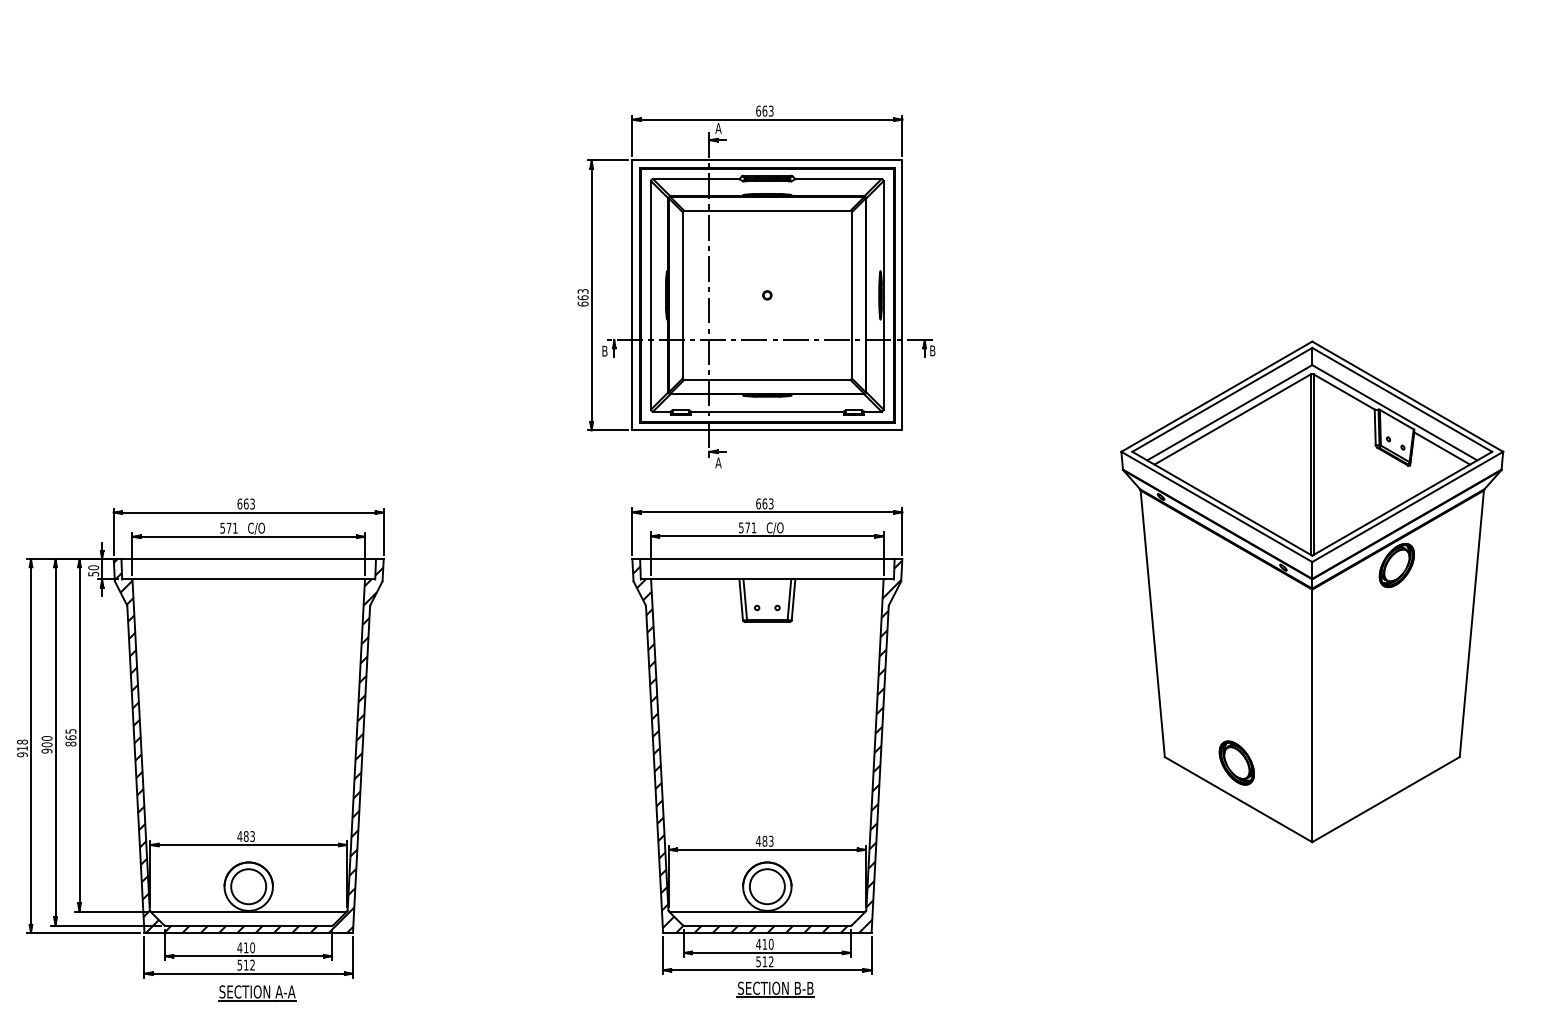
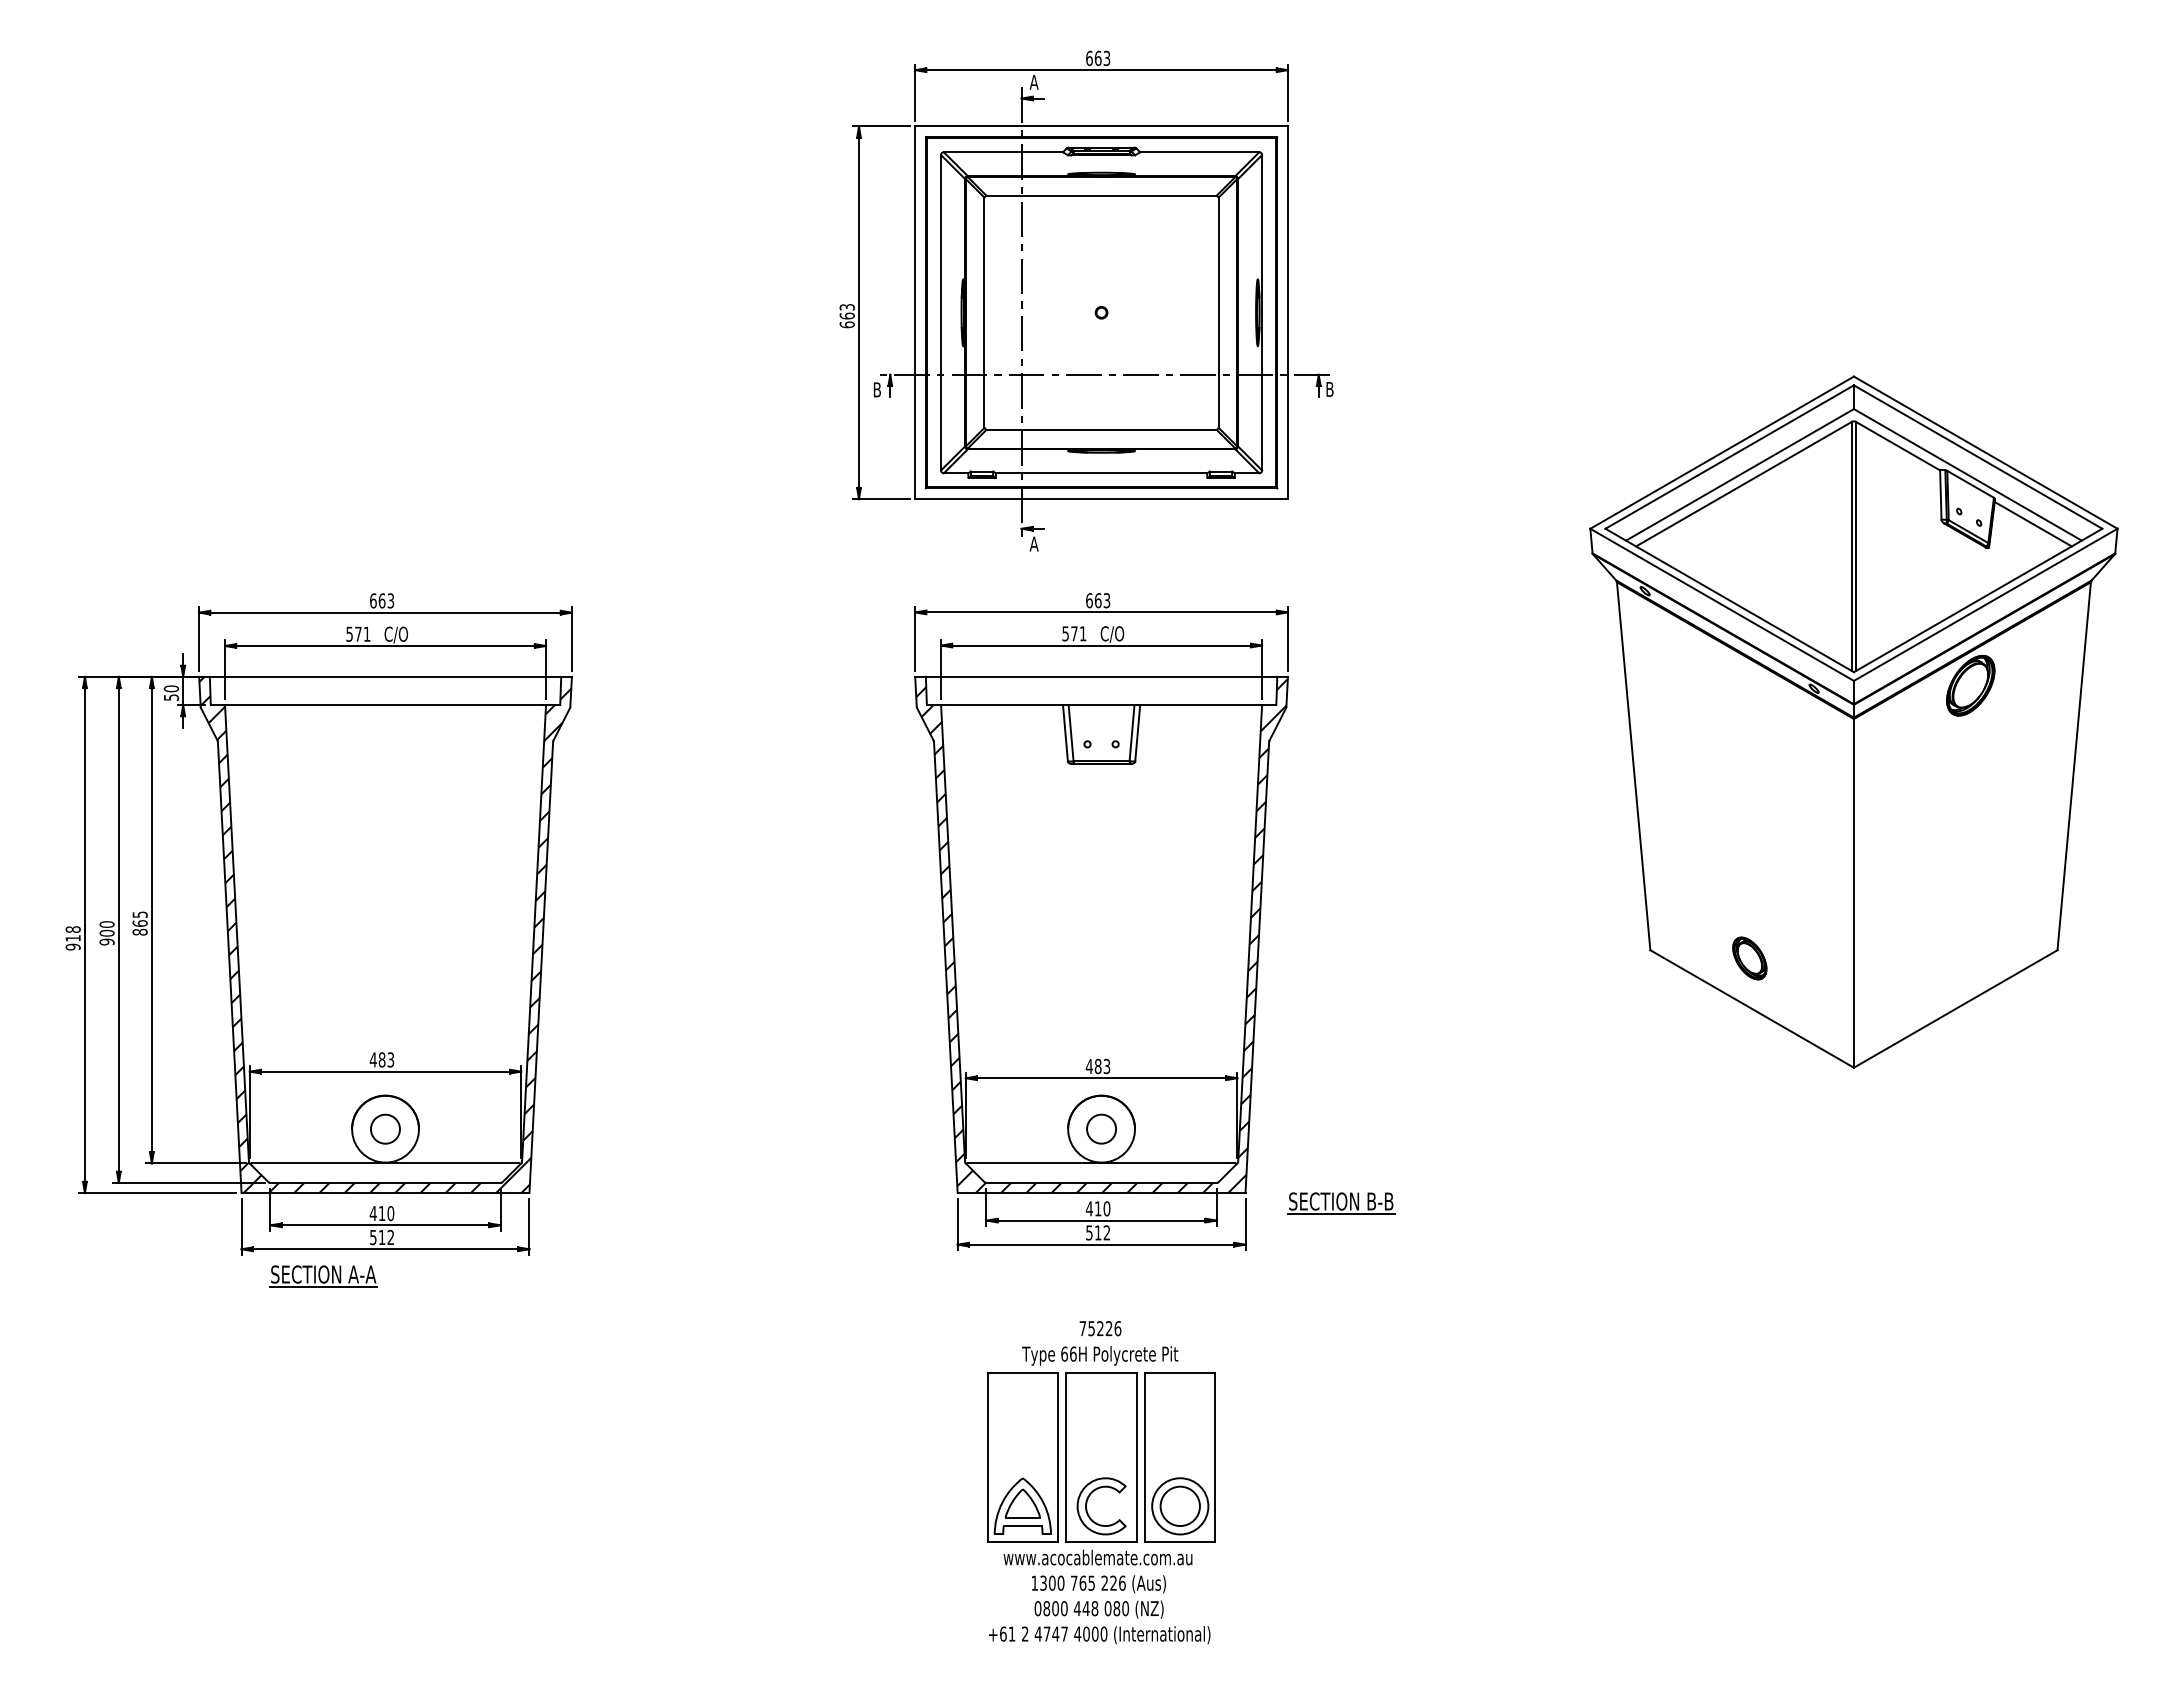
part: (1236, 763) -> (1749, 958), size x0.7
circle: (248, 886) -> (385, 1129), size x0.6
circle: (767, 886) -> (1101, 1129), size x0.6
part: (775, 989) -> (1341, 1203), moved
part: (257, 993) -> (323, 1276), moved

